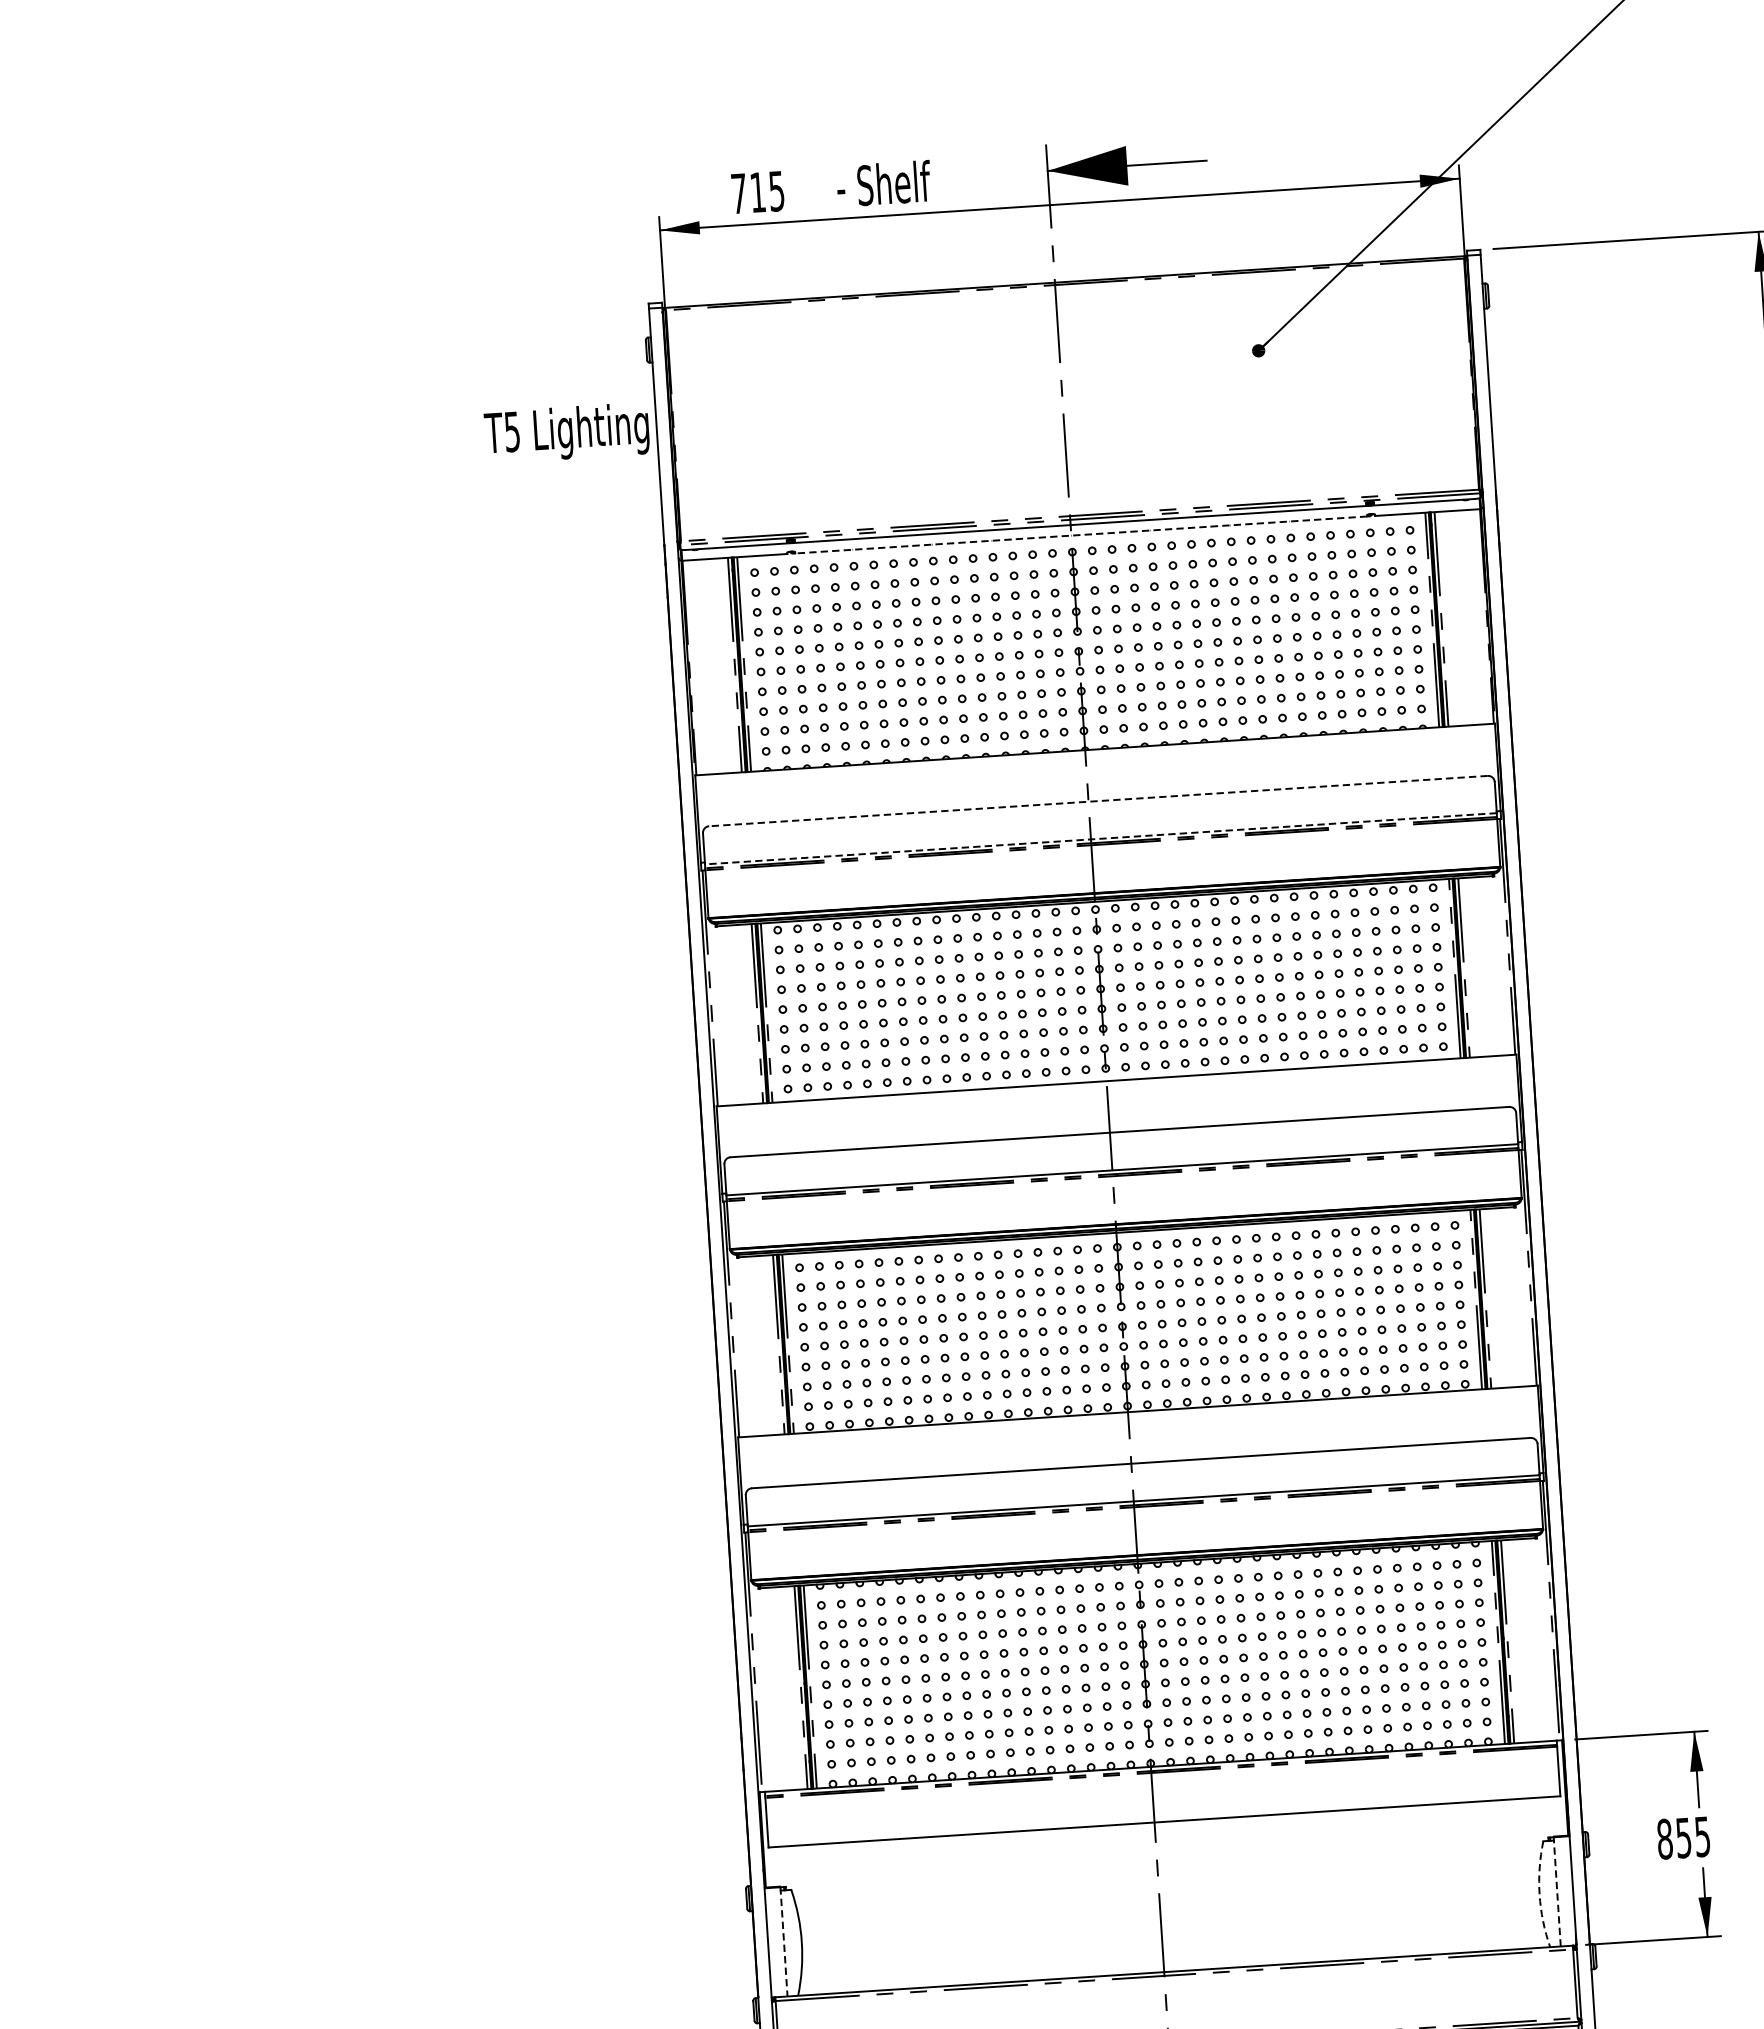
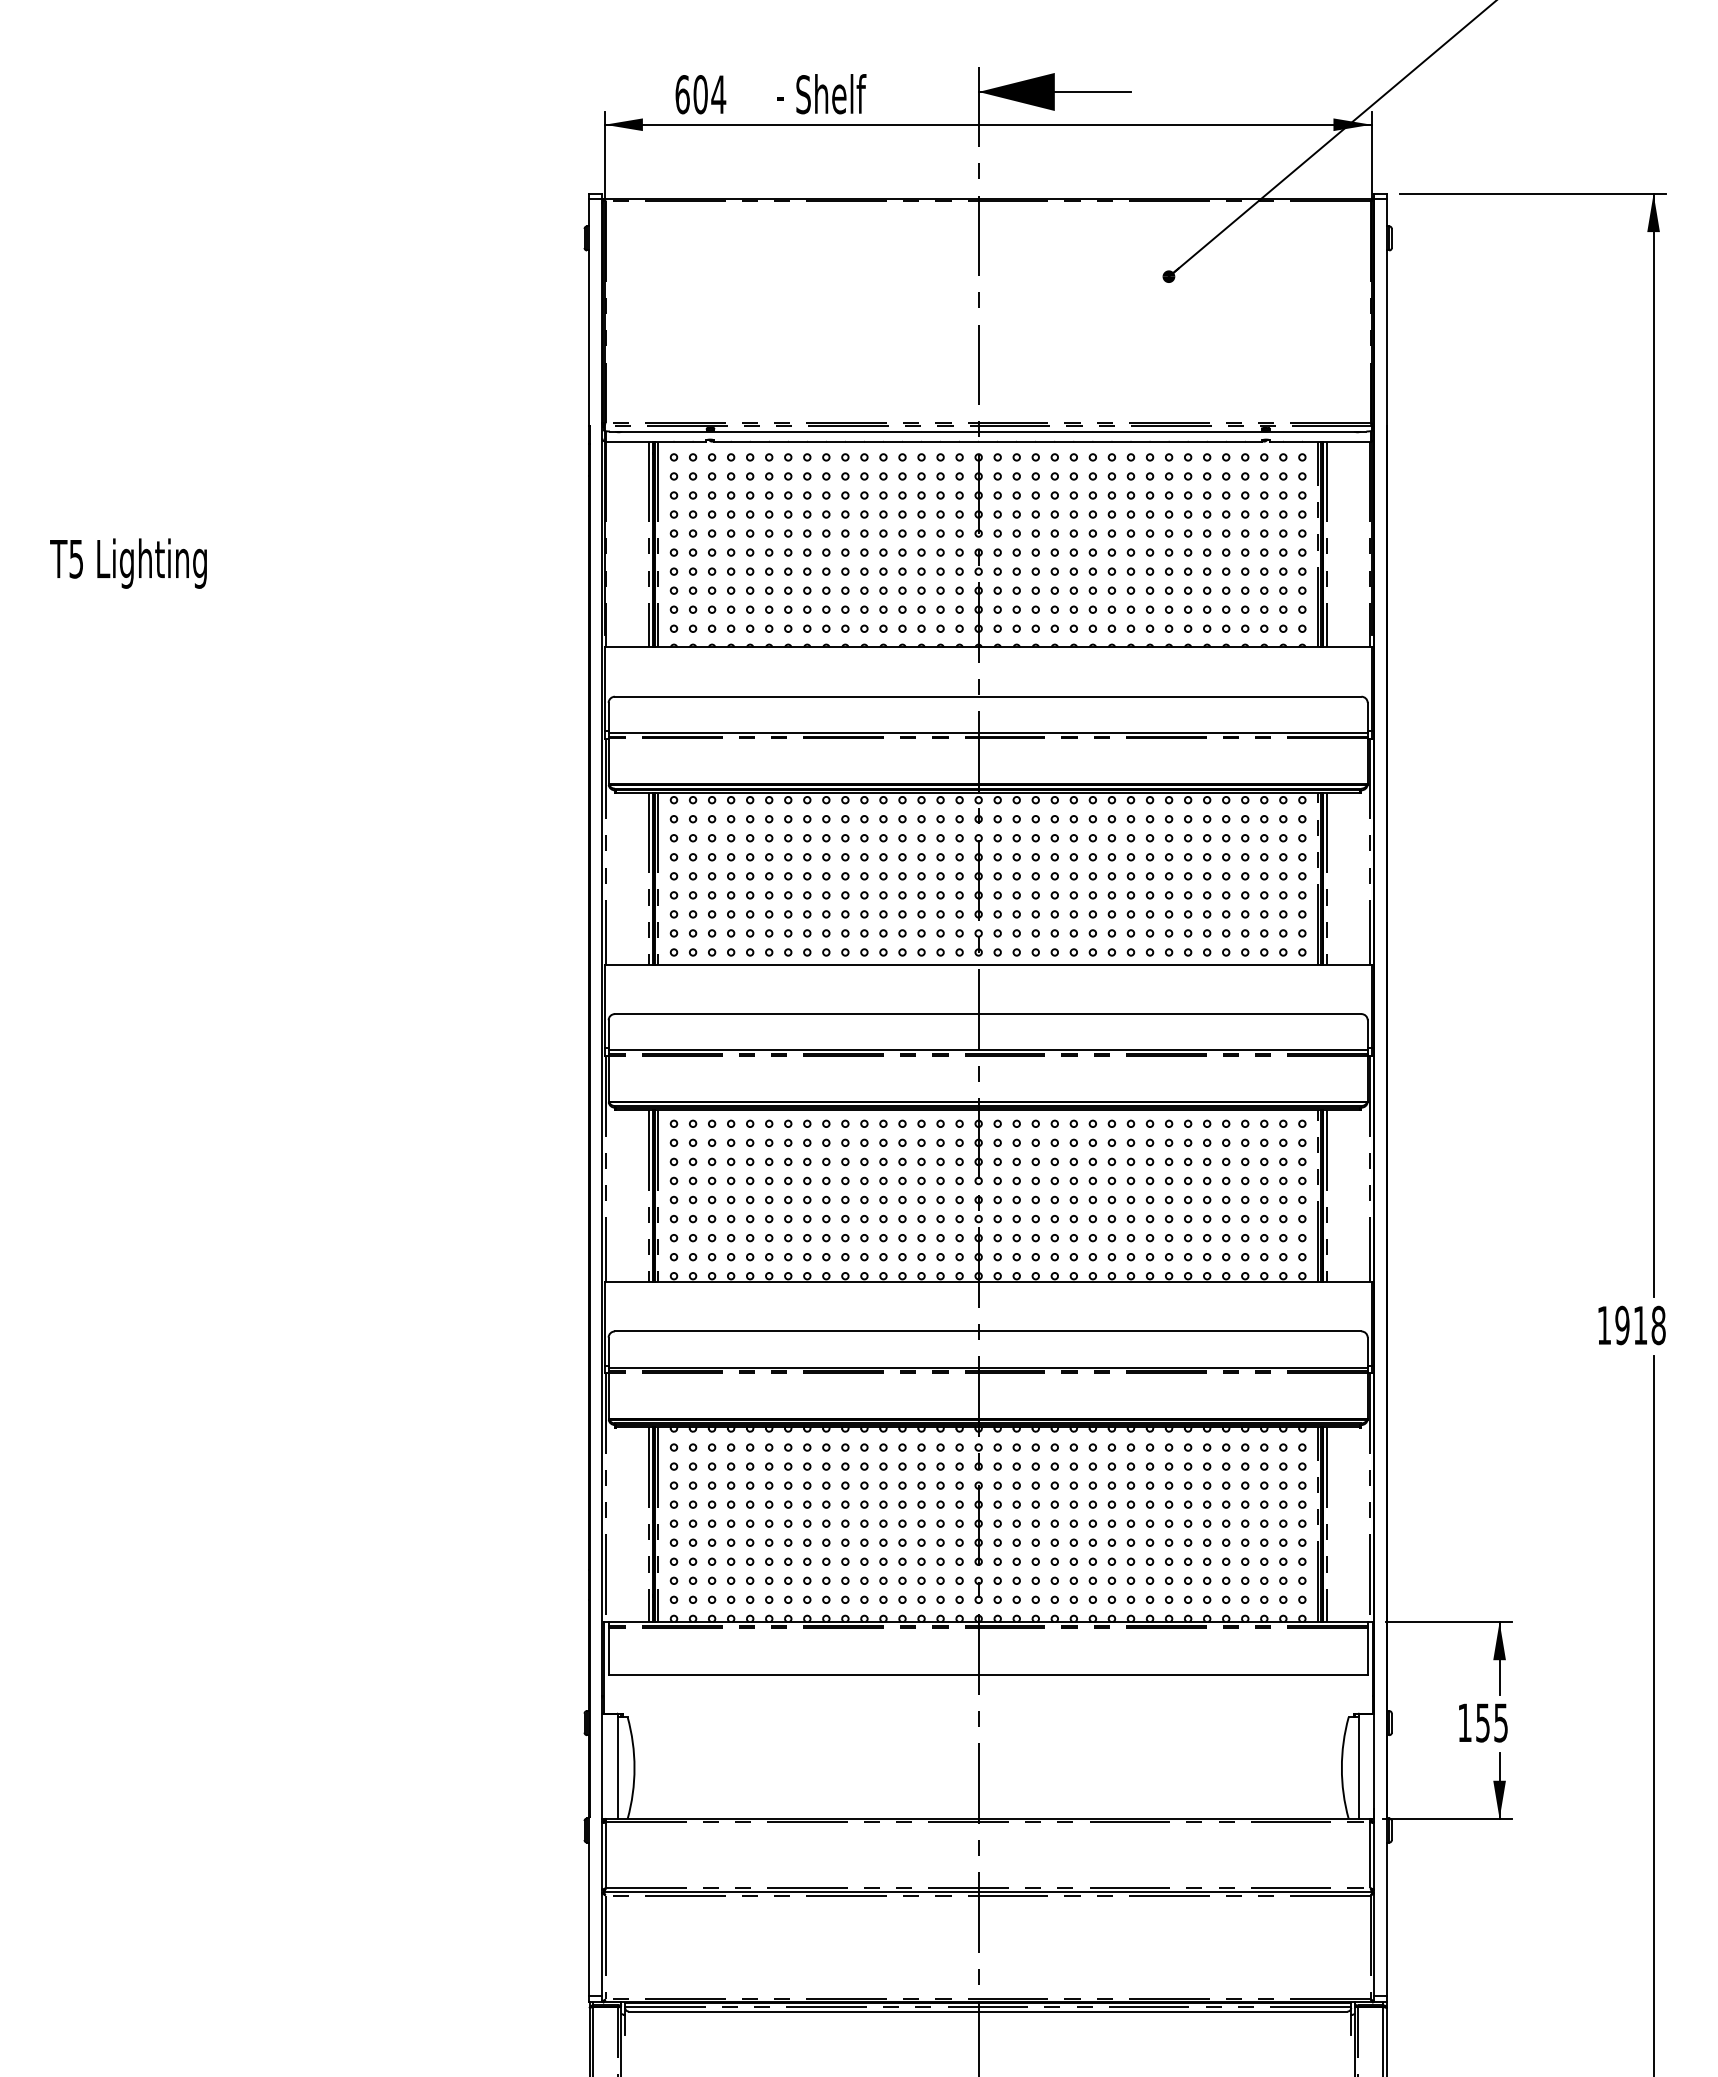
text: (757, 192) -> (700, 94), 715 -> 604
text: (567, 433) -> (128, 563), moved
line: (1080, 534) -> (987, 441), dashed -> solid
line: (1097, 800) -> (987, 696), dashed -> solid
line: (1101, 838) -> (988, 732), dashed -> solid
text: (1665, 1838) -> (1465, 1722), 855 -> 155
line: (1556, 1891) -> (1358, 1766), dashed -> solid
arc: (1539, 1895) -> (1341, 1768), dashed -> solid
line: (784, 1942) -> (617, 1767), dashed -> solid

